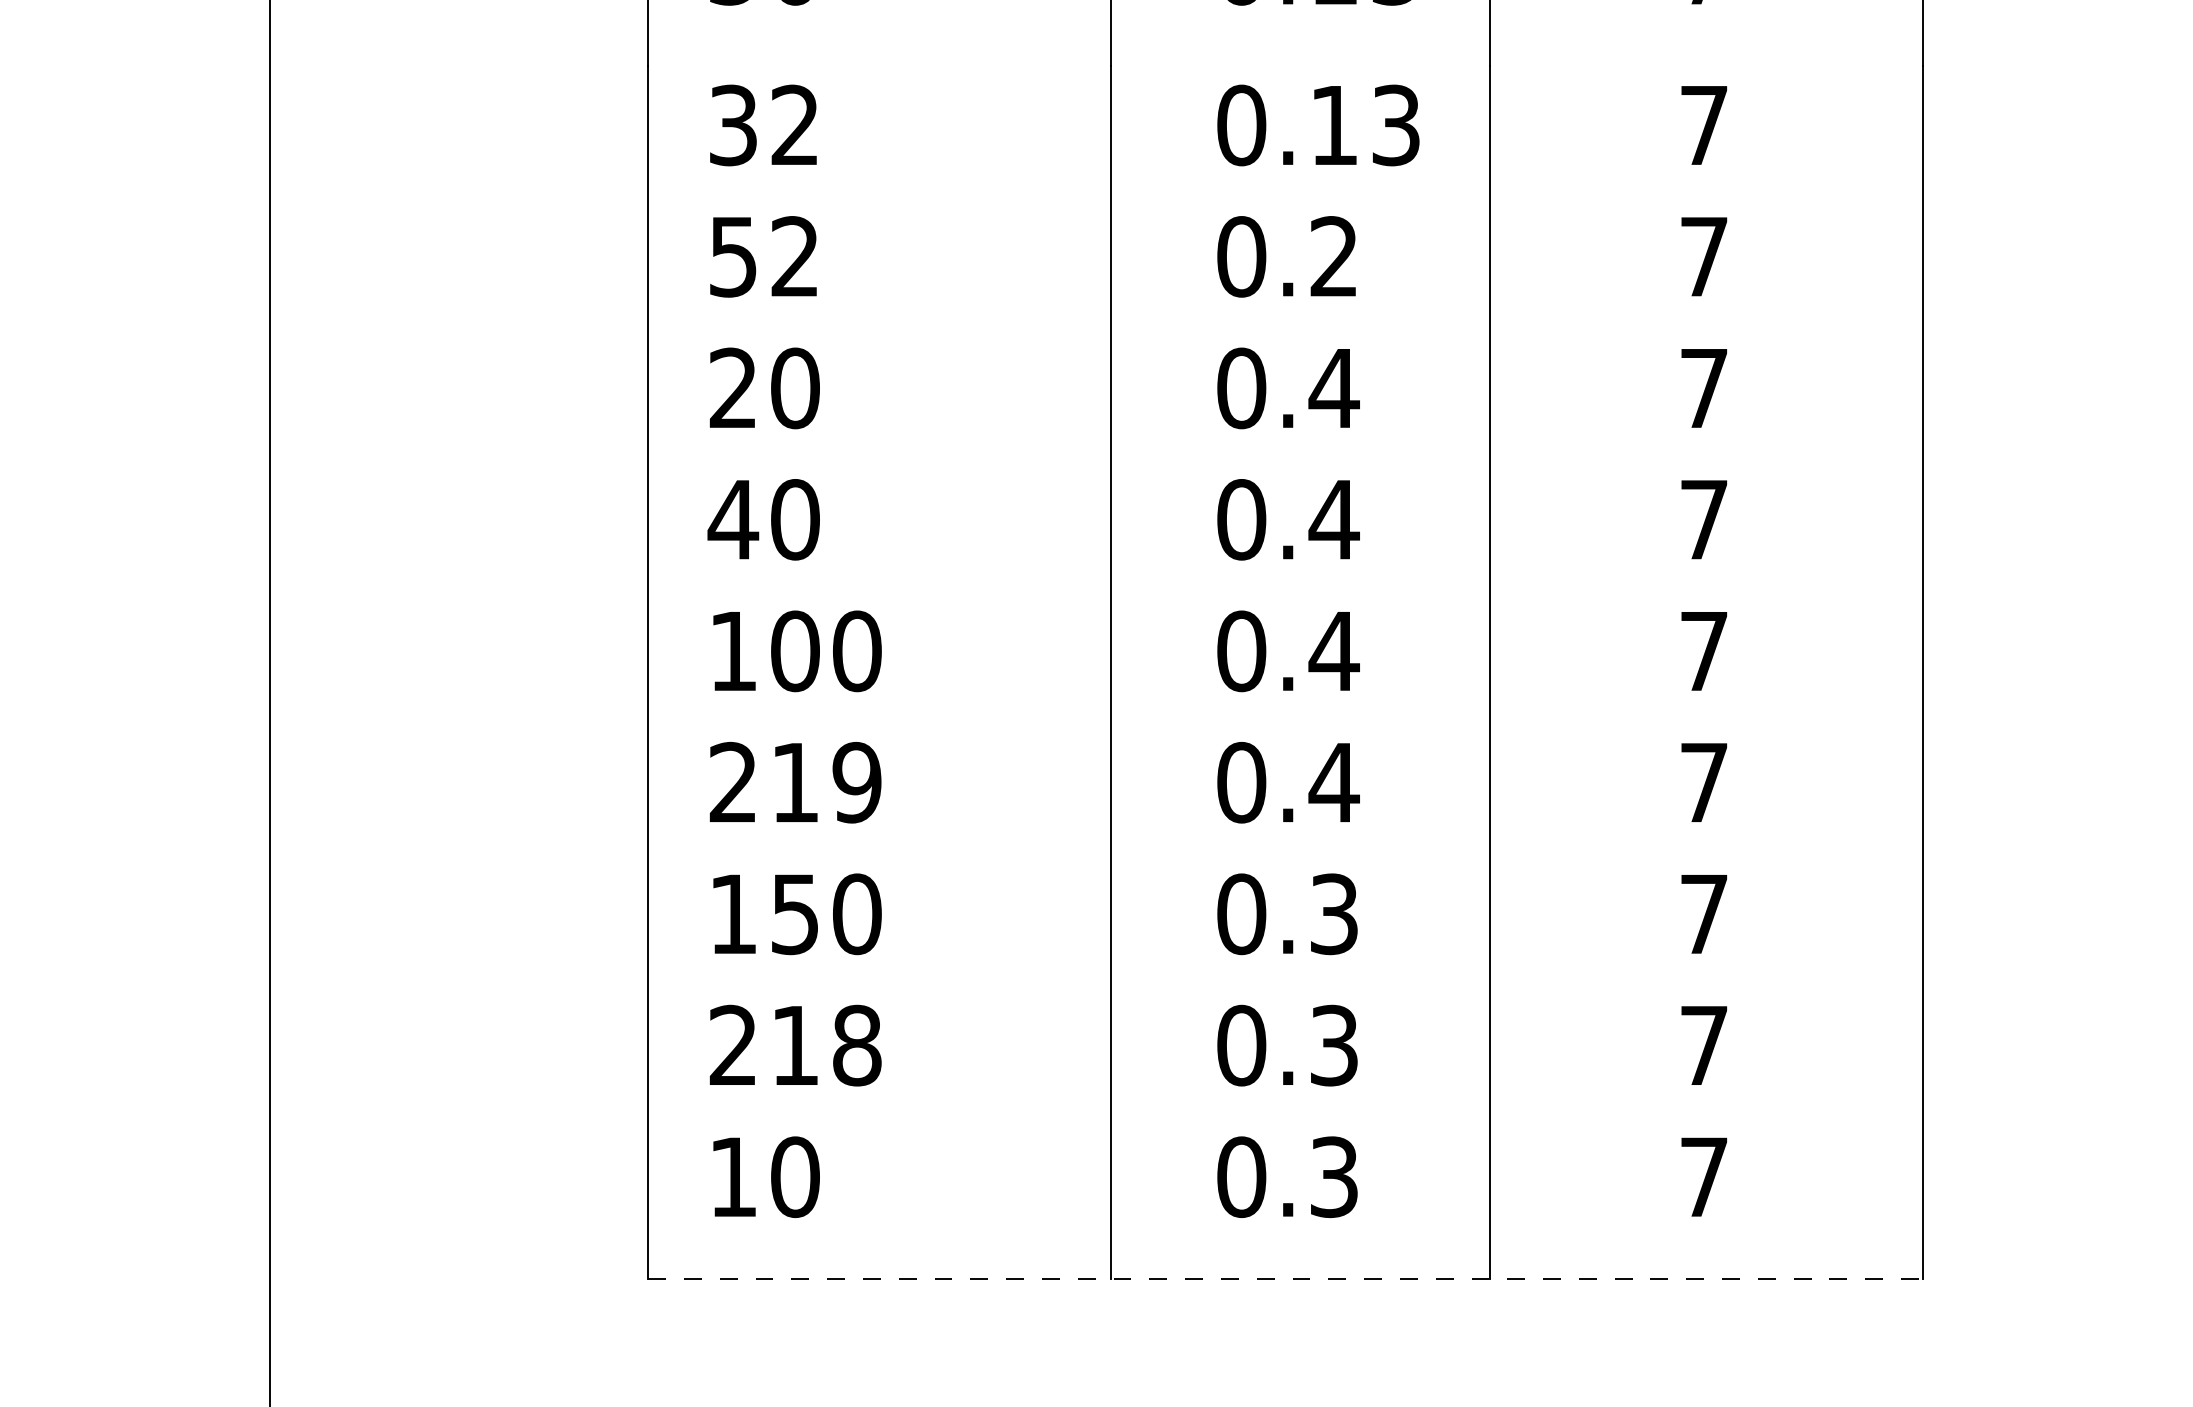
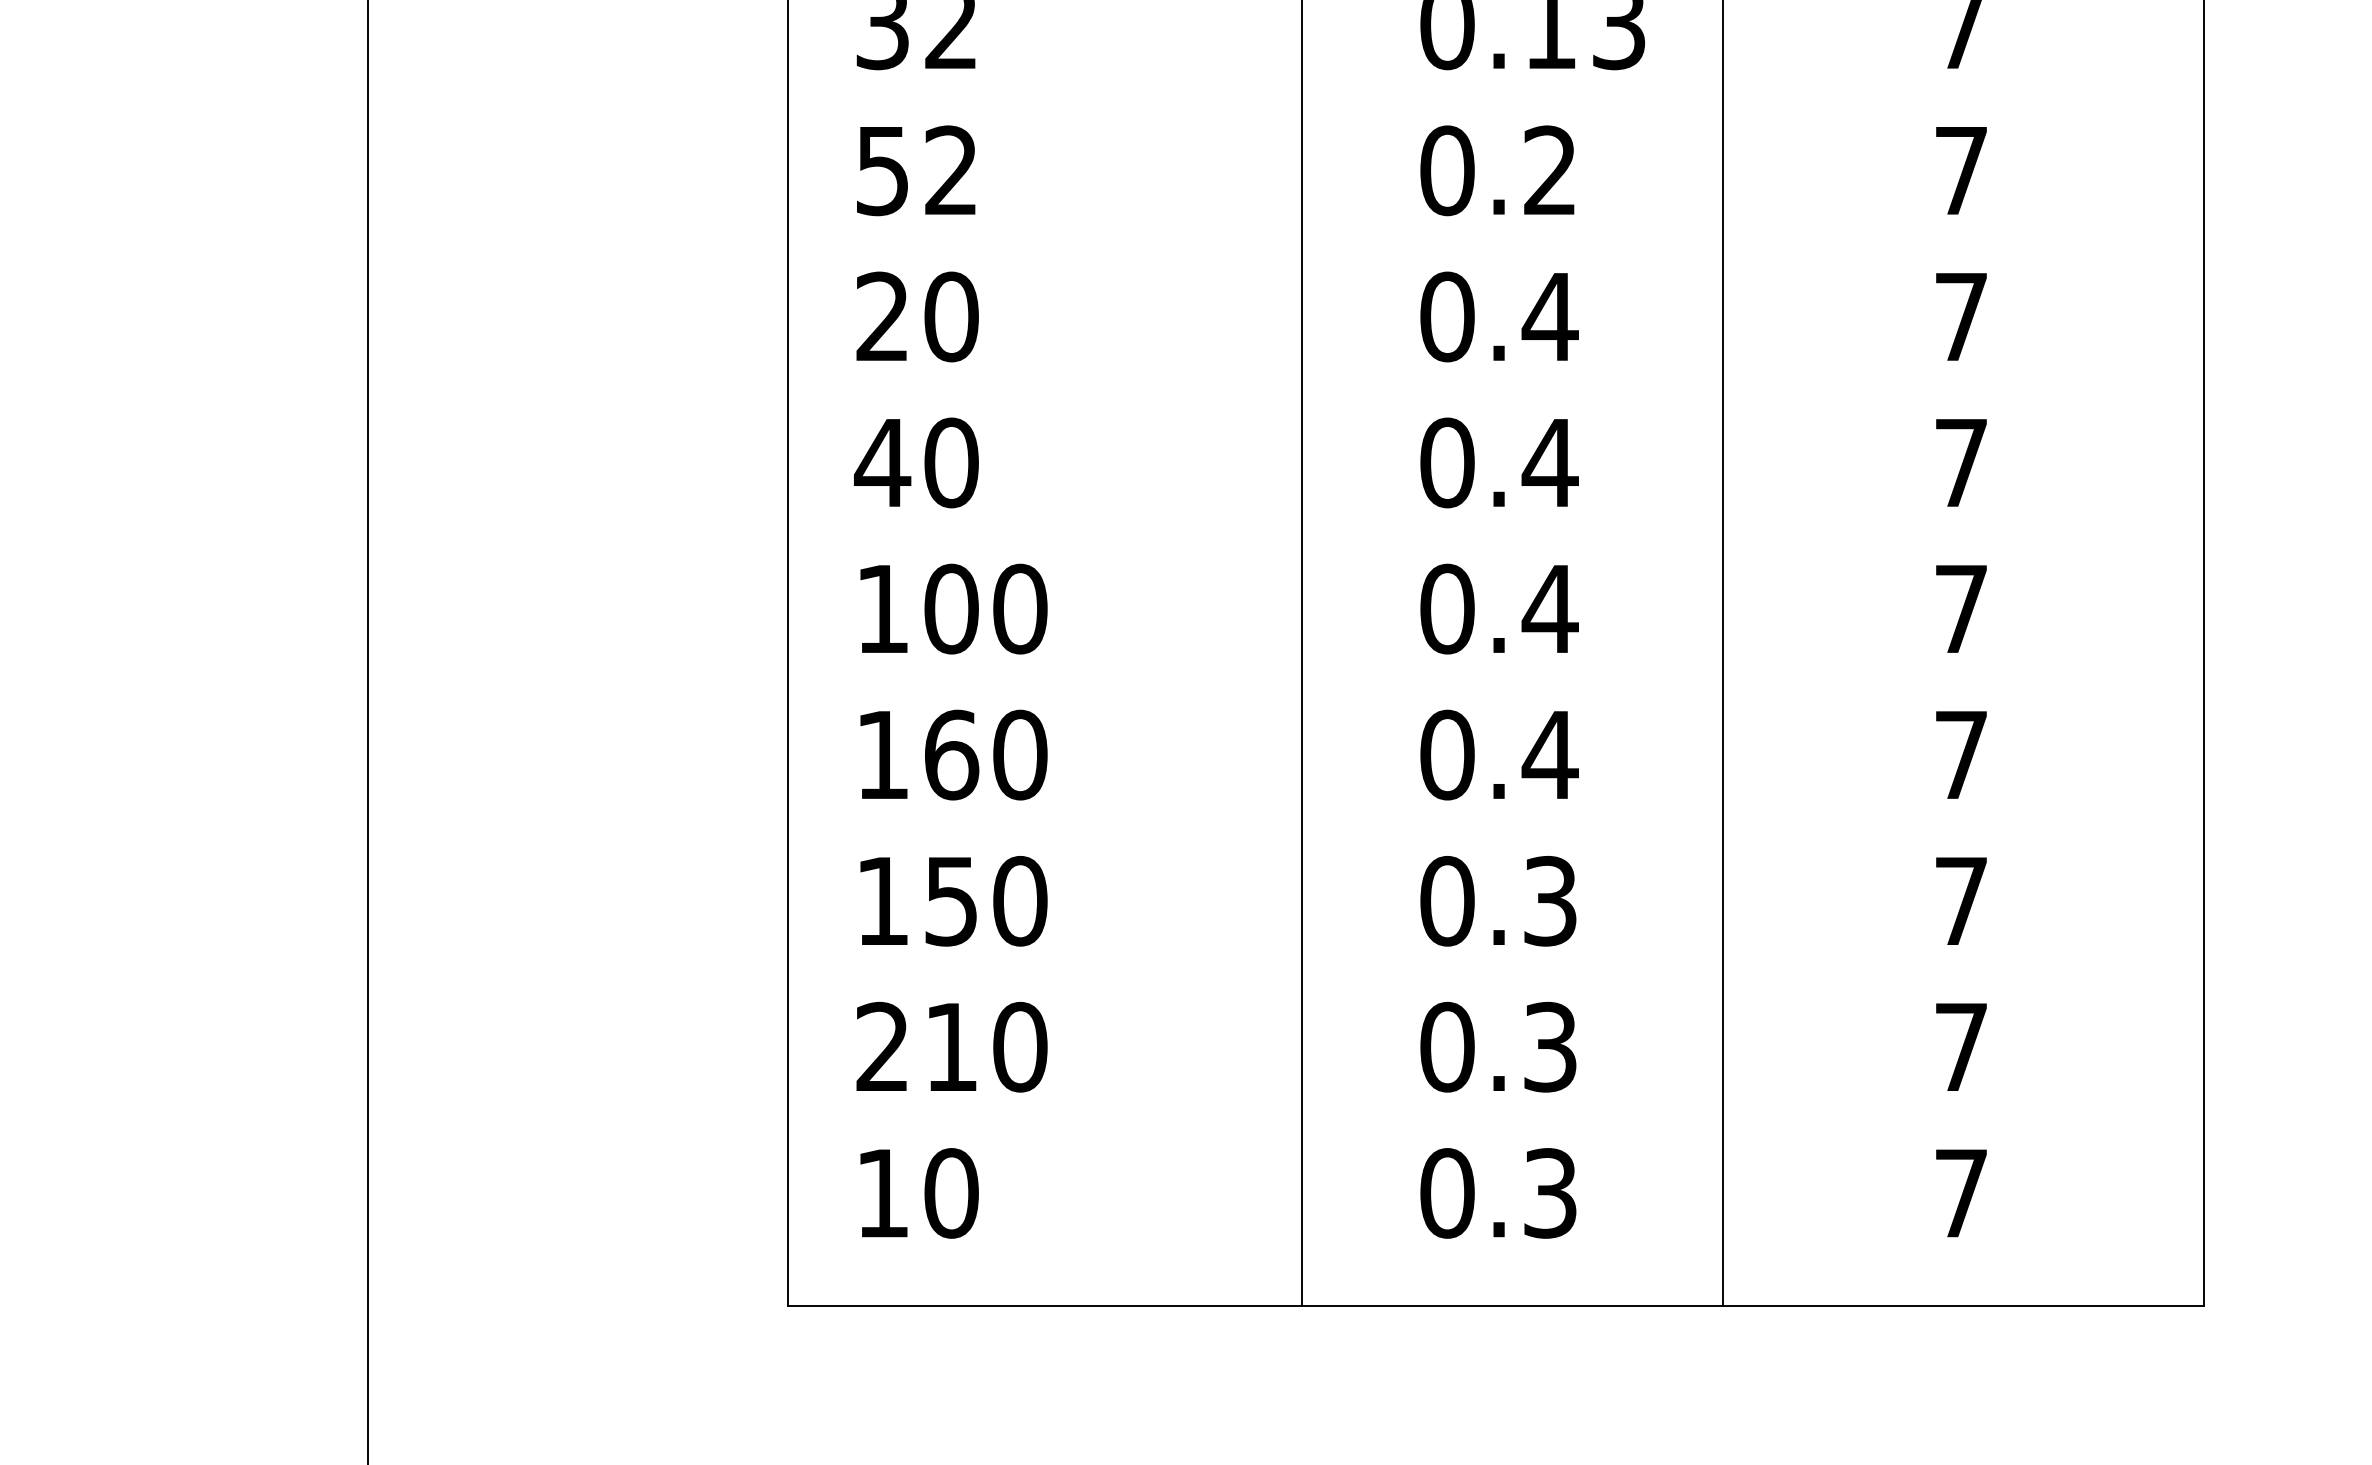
text: (795, 782) -> (951, 754), 219 -> 160
text: (857, 1045) -> (1020, 1047), 218 -> 210
line: (1285, 1278) -> (1496, 1305), dashed -> solid

